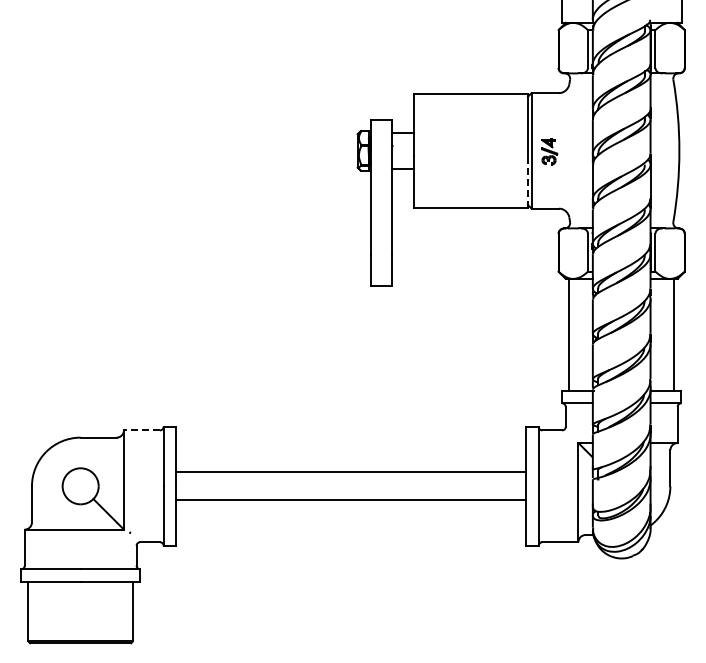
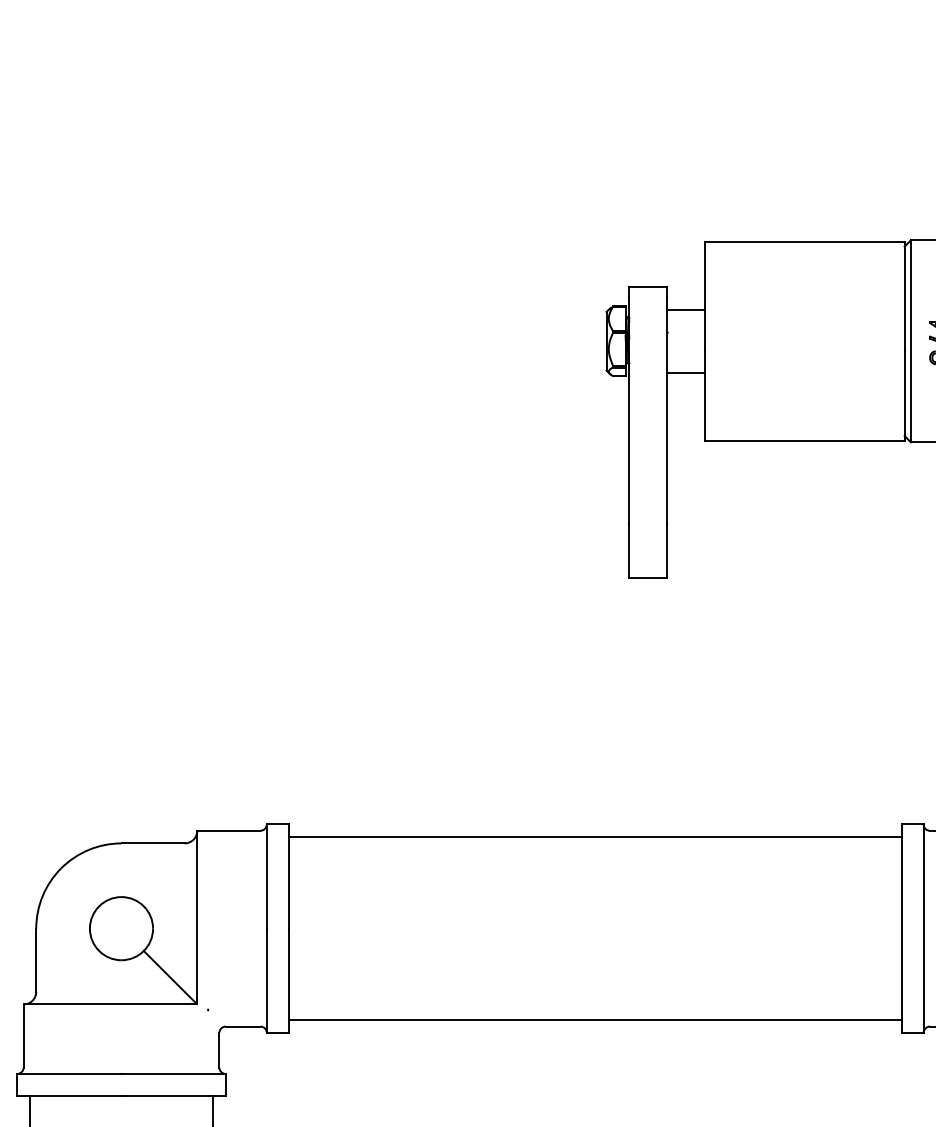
line: (527, 181) -> (903, 394), dashed -> solid
line: (141, 430) -> (228, 830), dashed -> solid
line: (351, 472) -> (595, 837), moved
line: (351, 499) -> (595, 1020), moved

